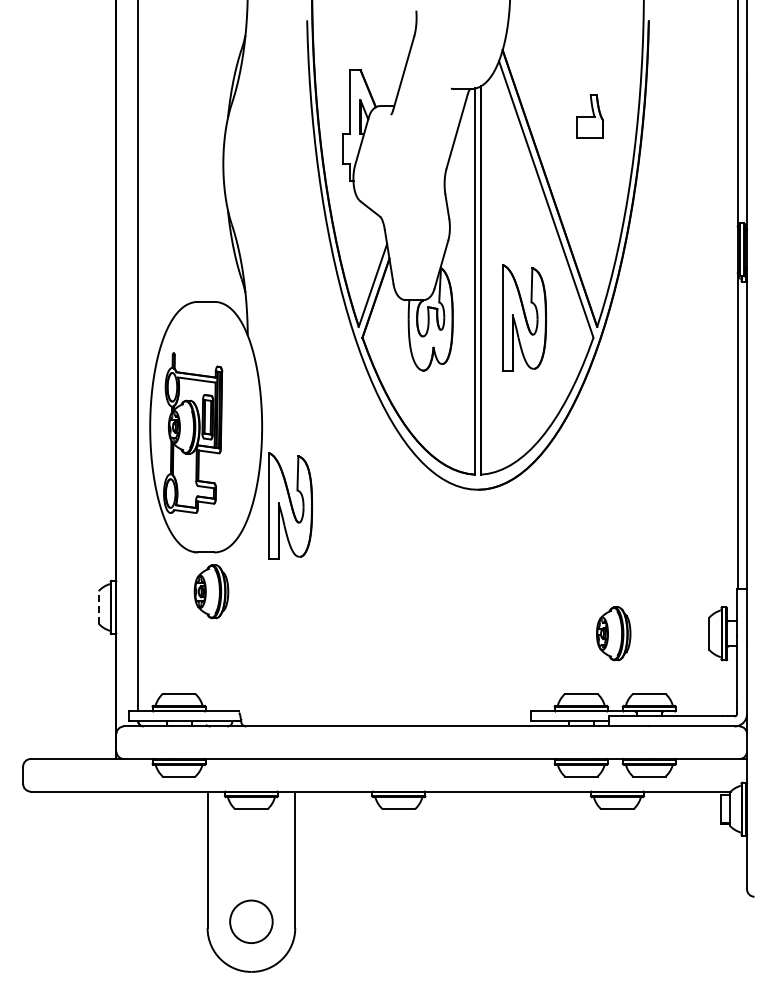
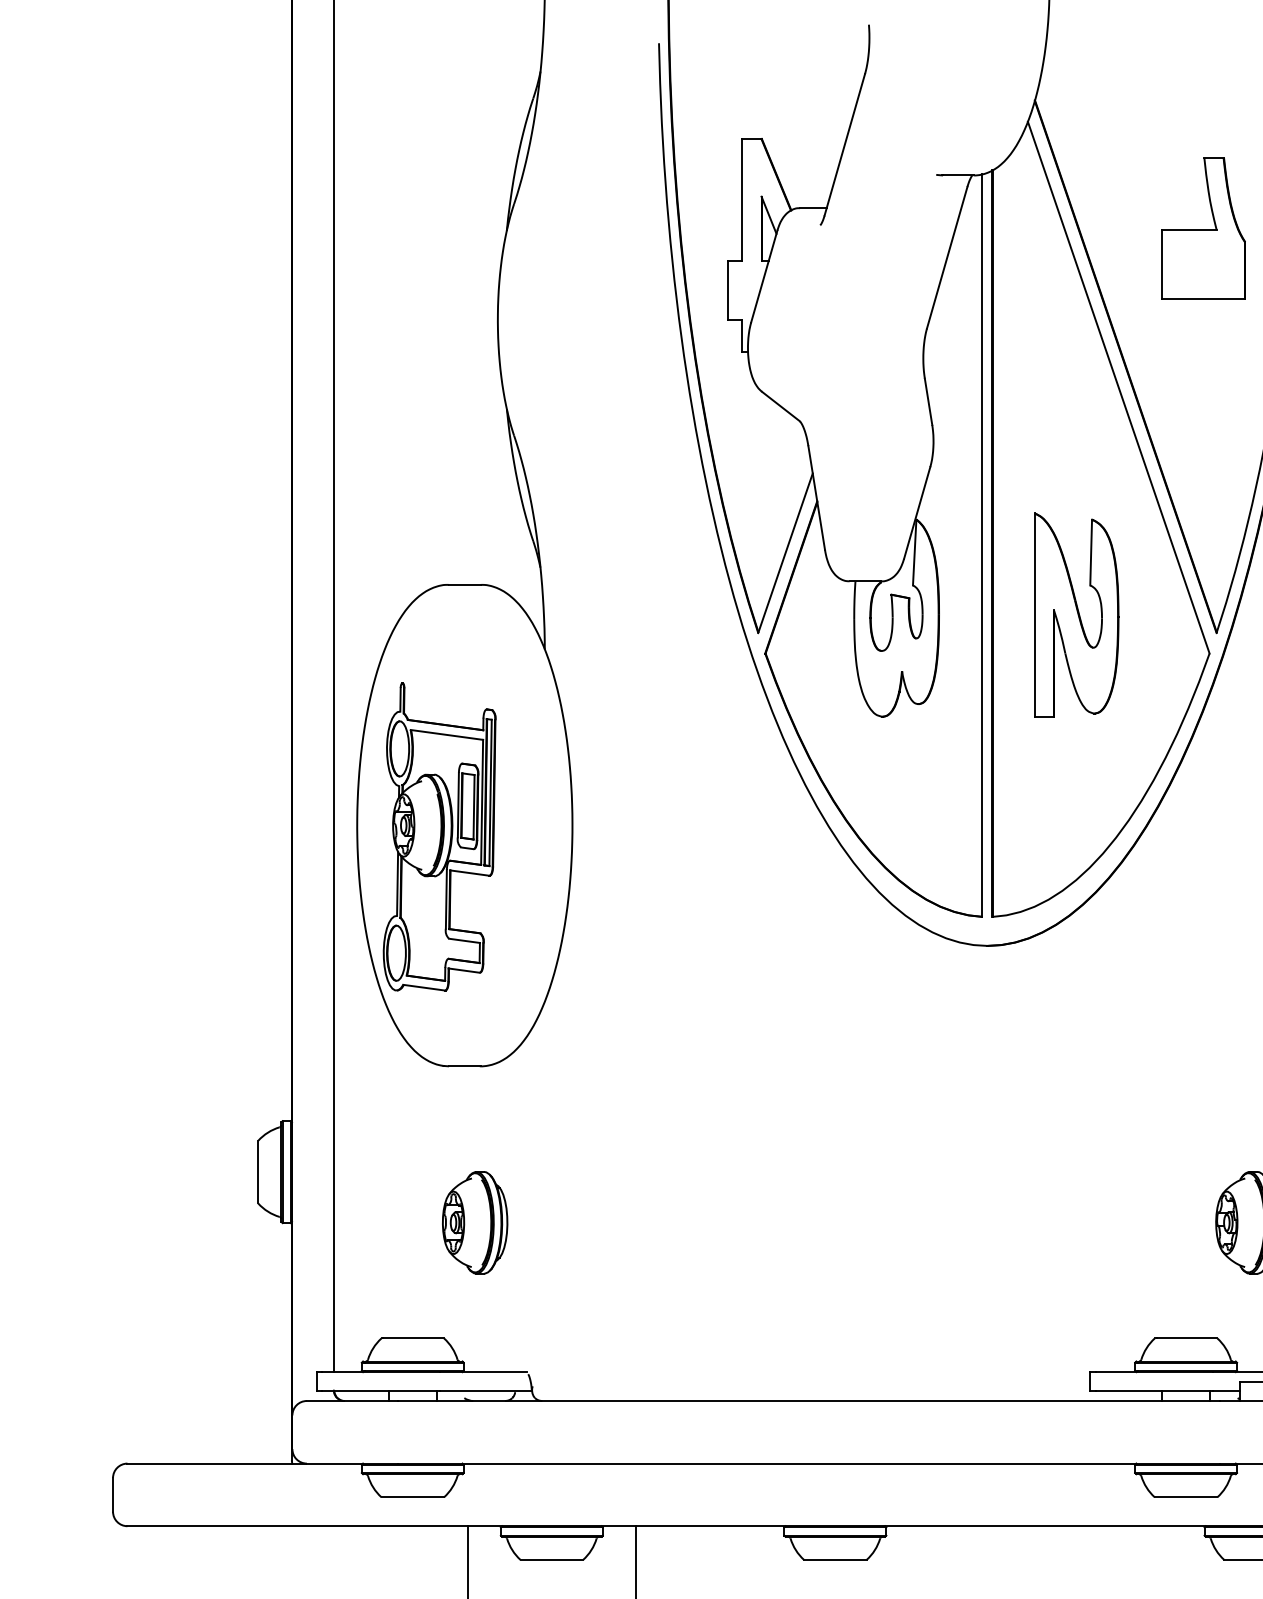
part: (590, 116) -> (1203, 228), size x1.67
part: (290, 505) -> (626, 976), removed
part: (211, 591) -> (475, 1222), moved
line: (98, 606) -> (257, 1170), dashed -> solid

